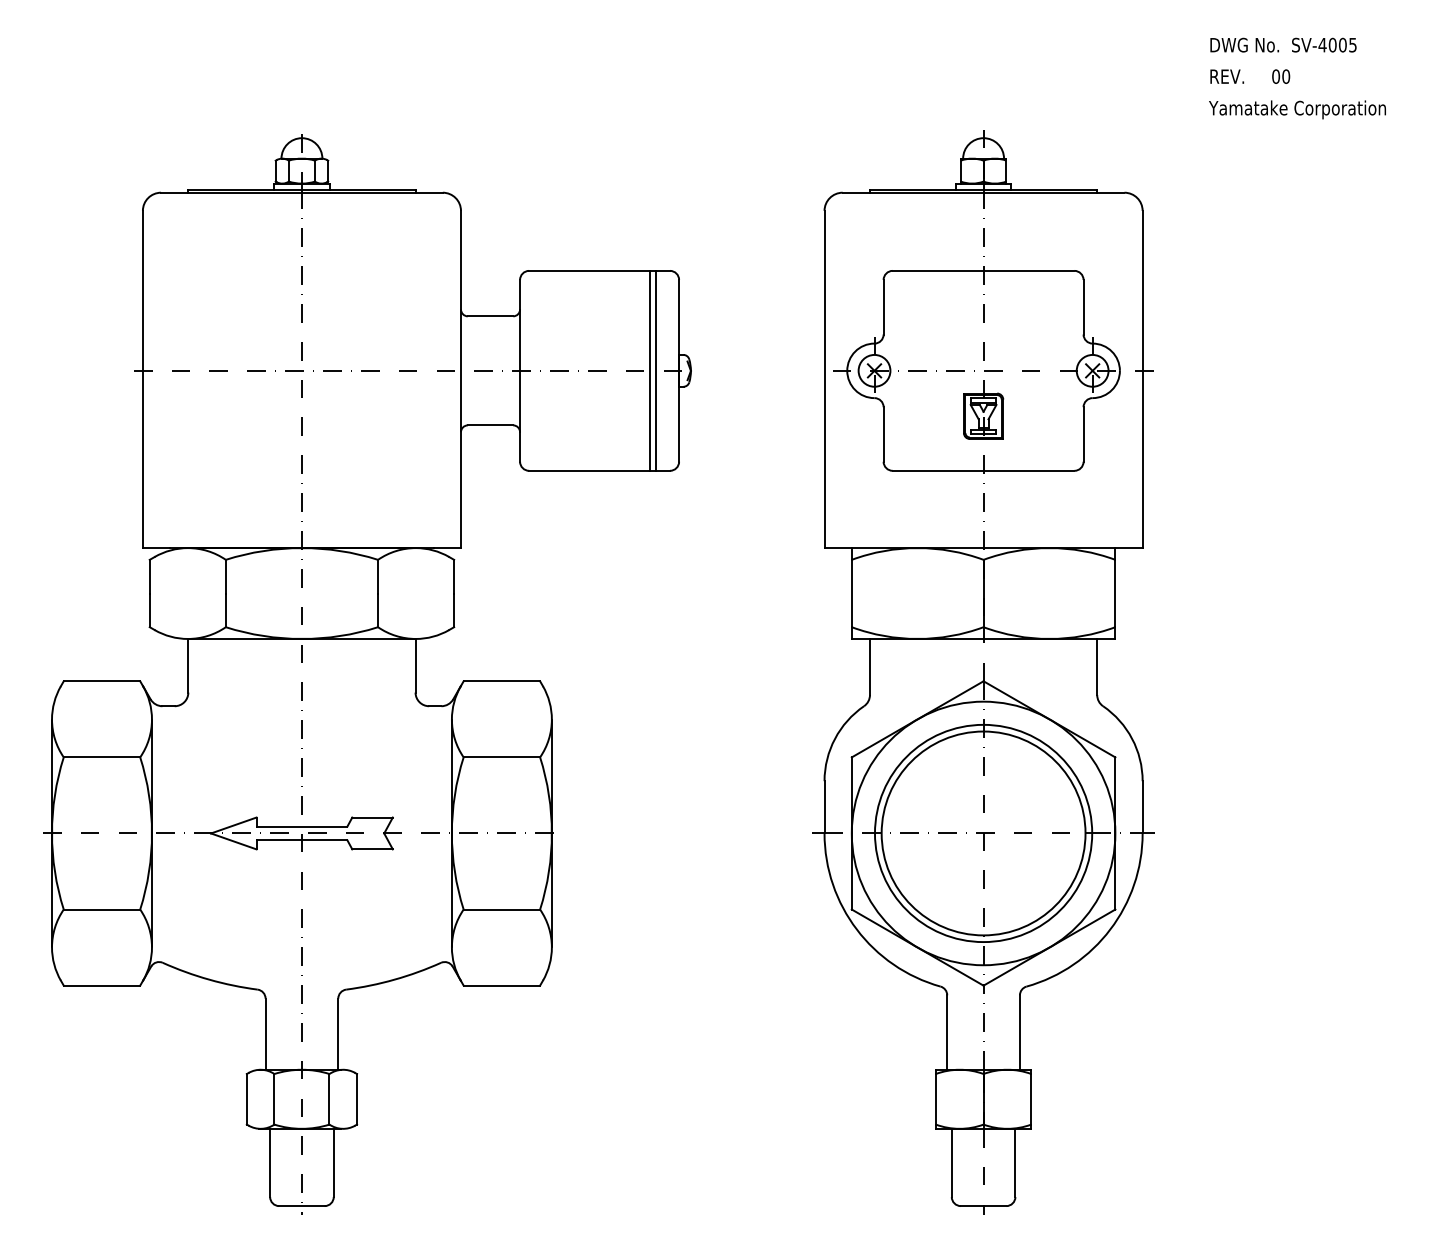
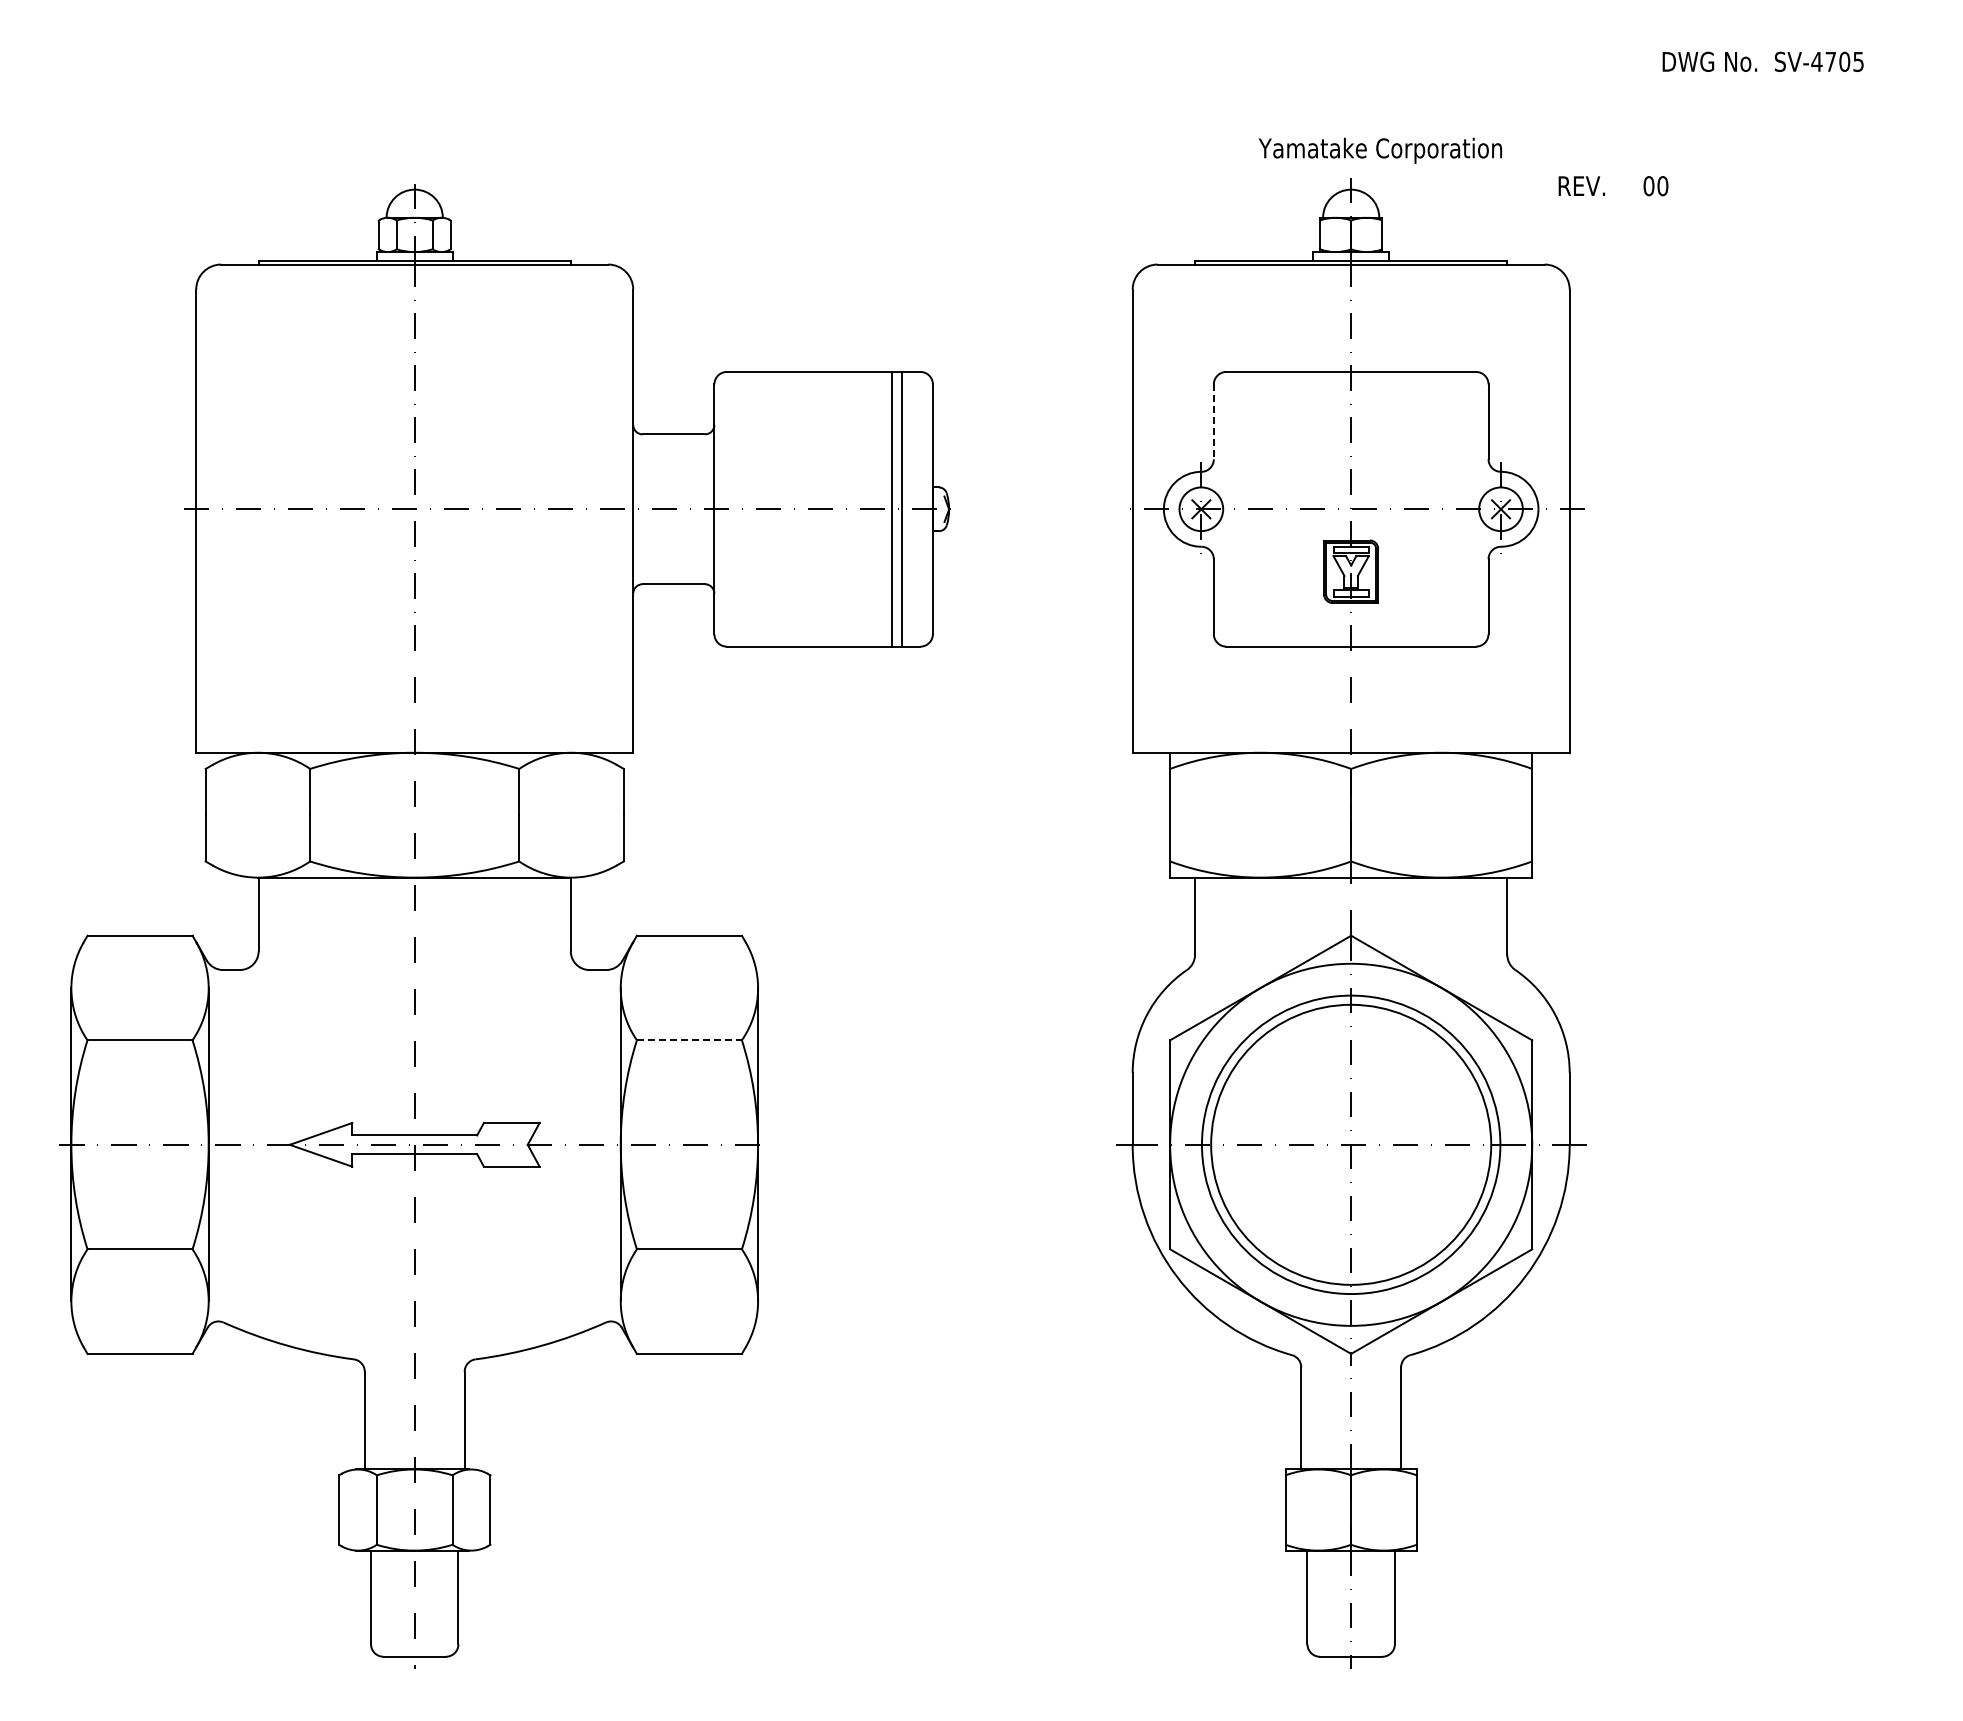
text: (1332, 44) -> (1830, 61), SV-4005 -> SV-4705
text: (1250, 76) -> (1613, 186), moved
text: (1297, 109) -> (1380, 150), moved
line: (883, 307) -> (1213, 422), solid -> dashed
line: (501, 757) -> (689, 1040), solid -> dashed

